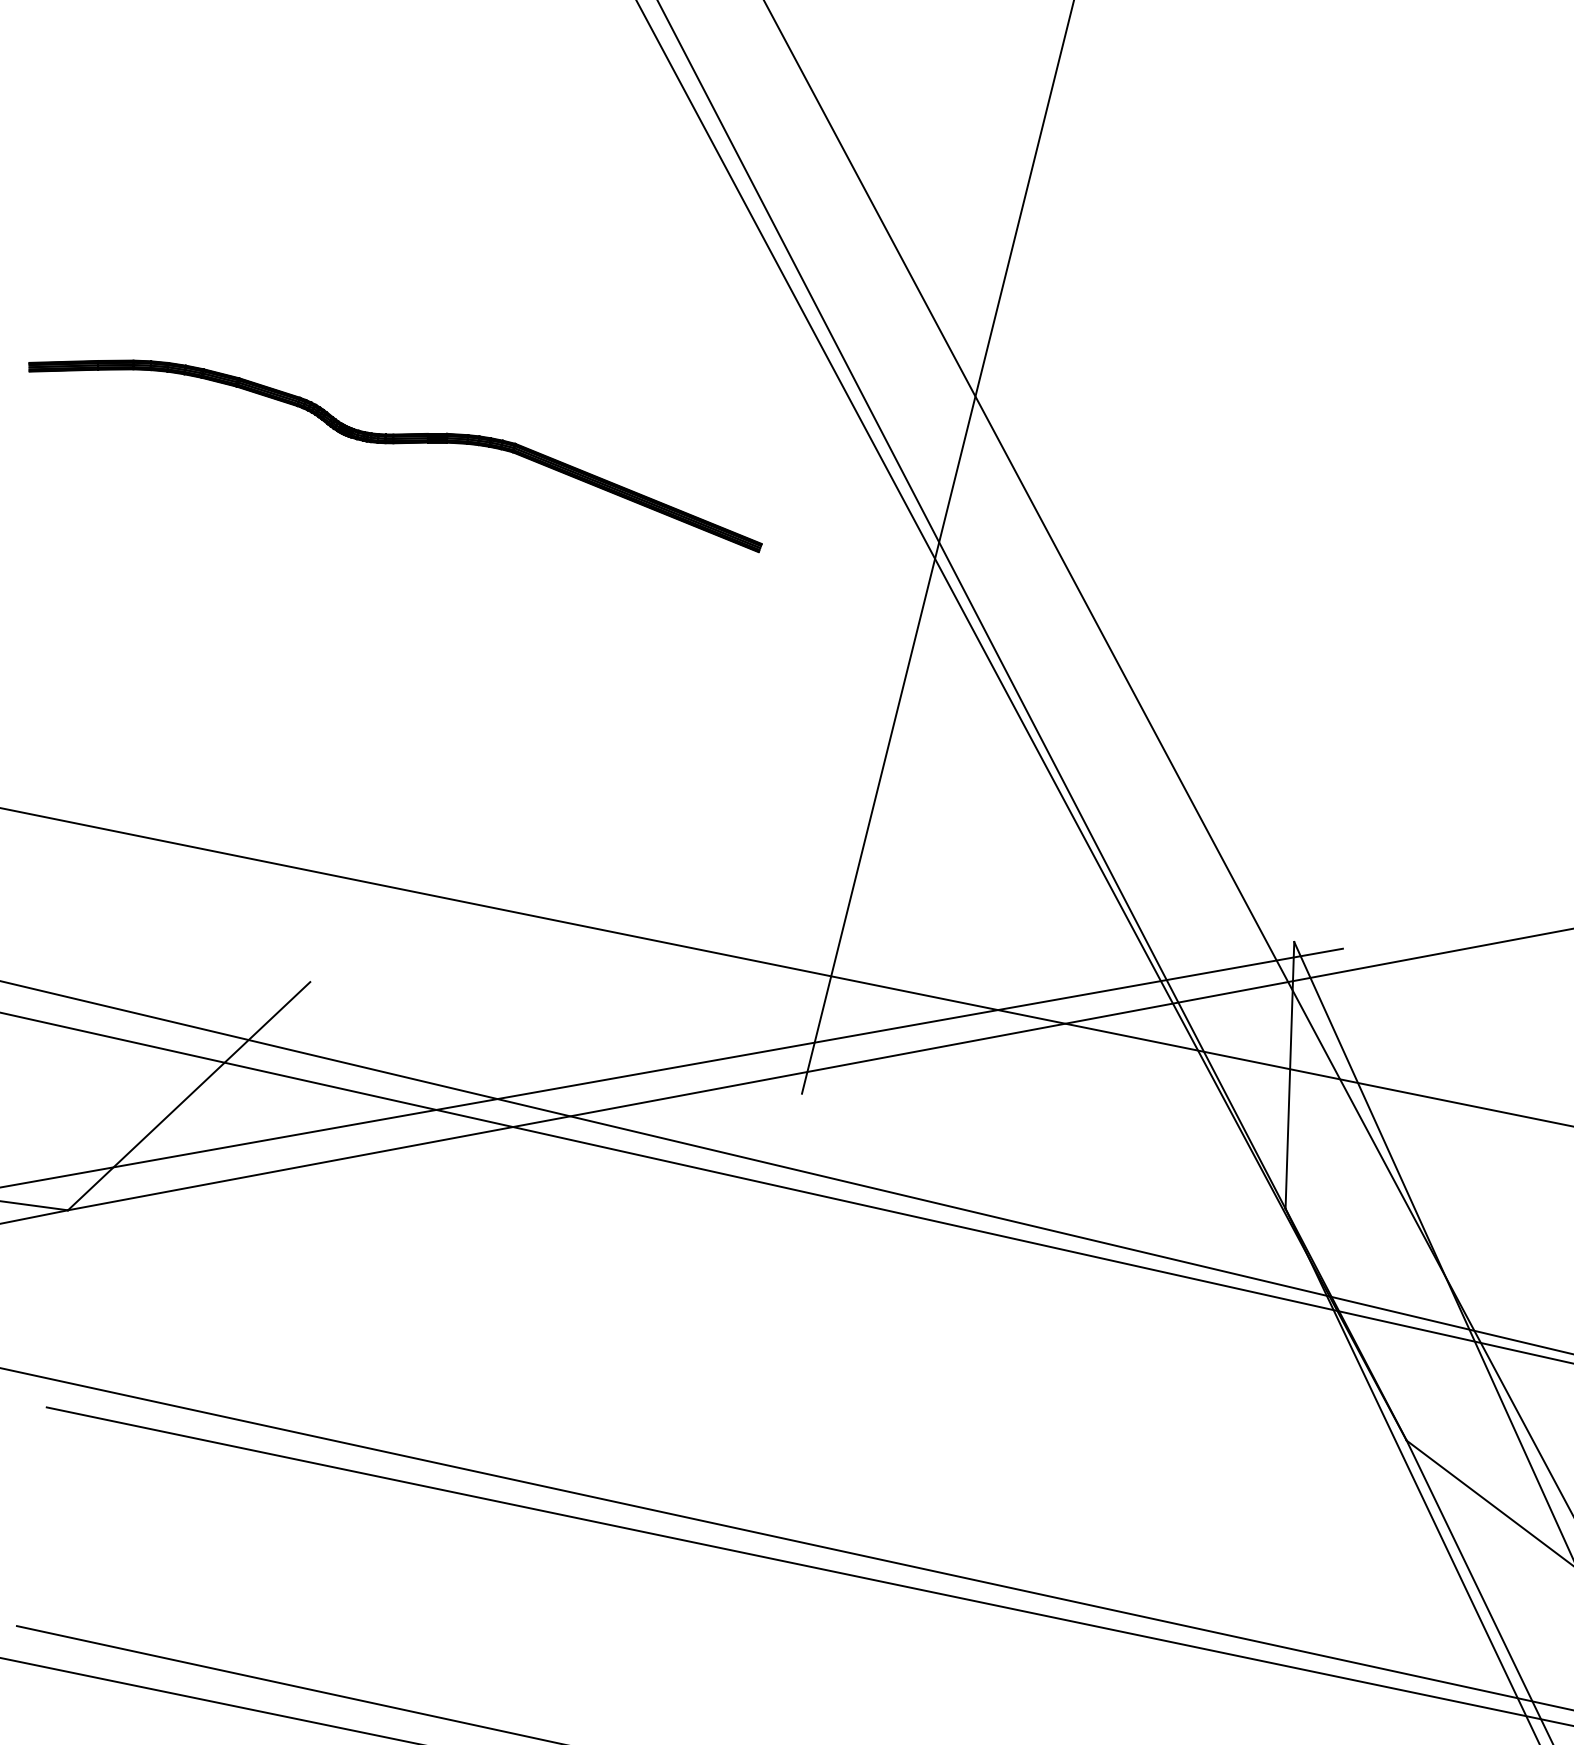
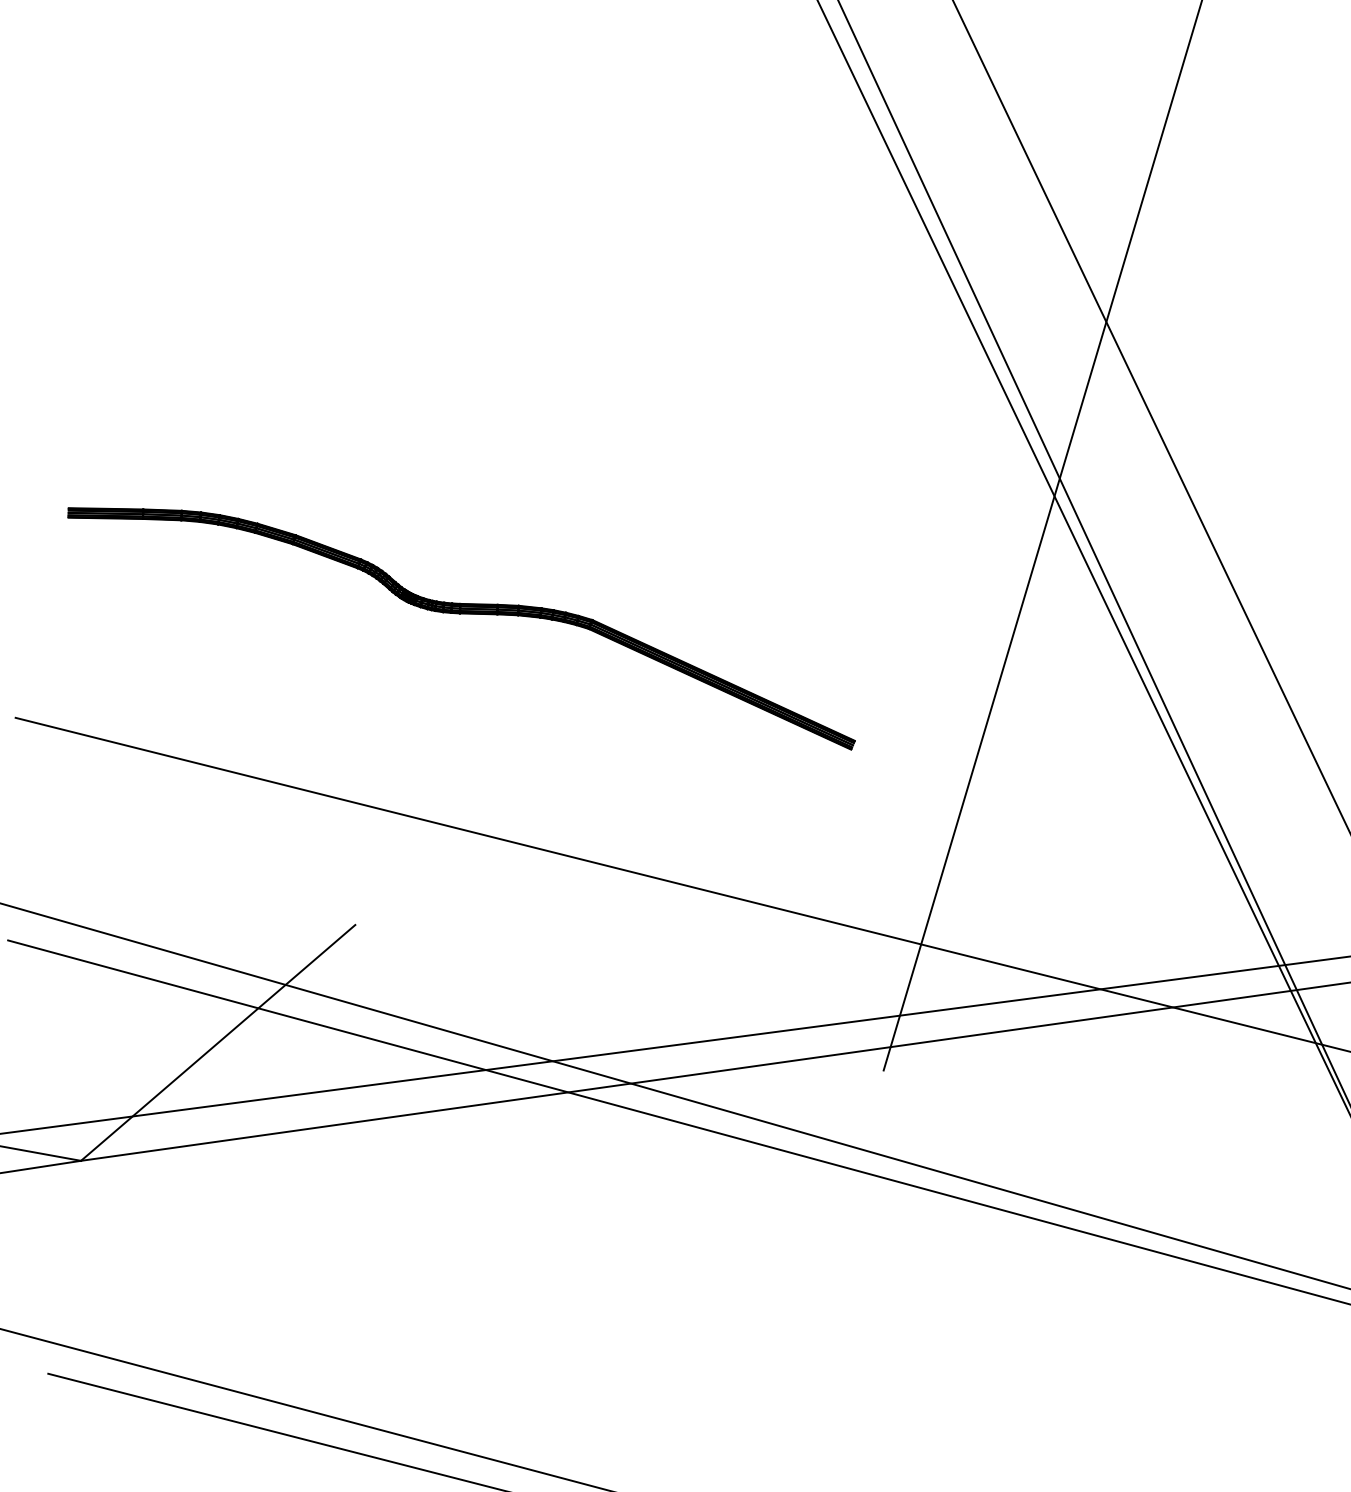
part: (395, 444) -> (462, 614), moved

